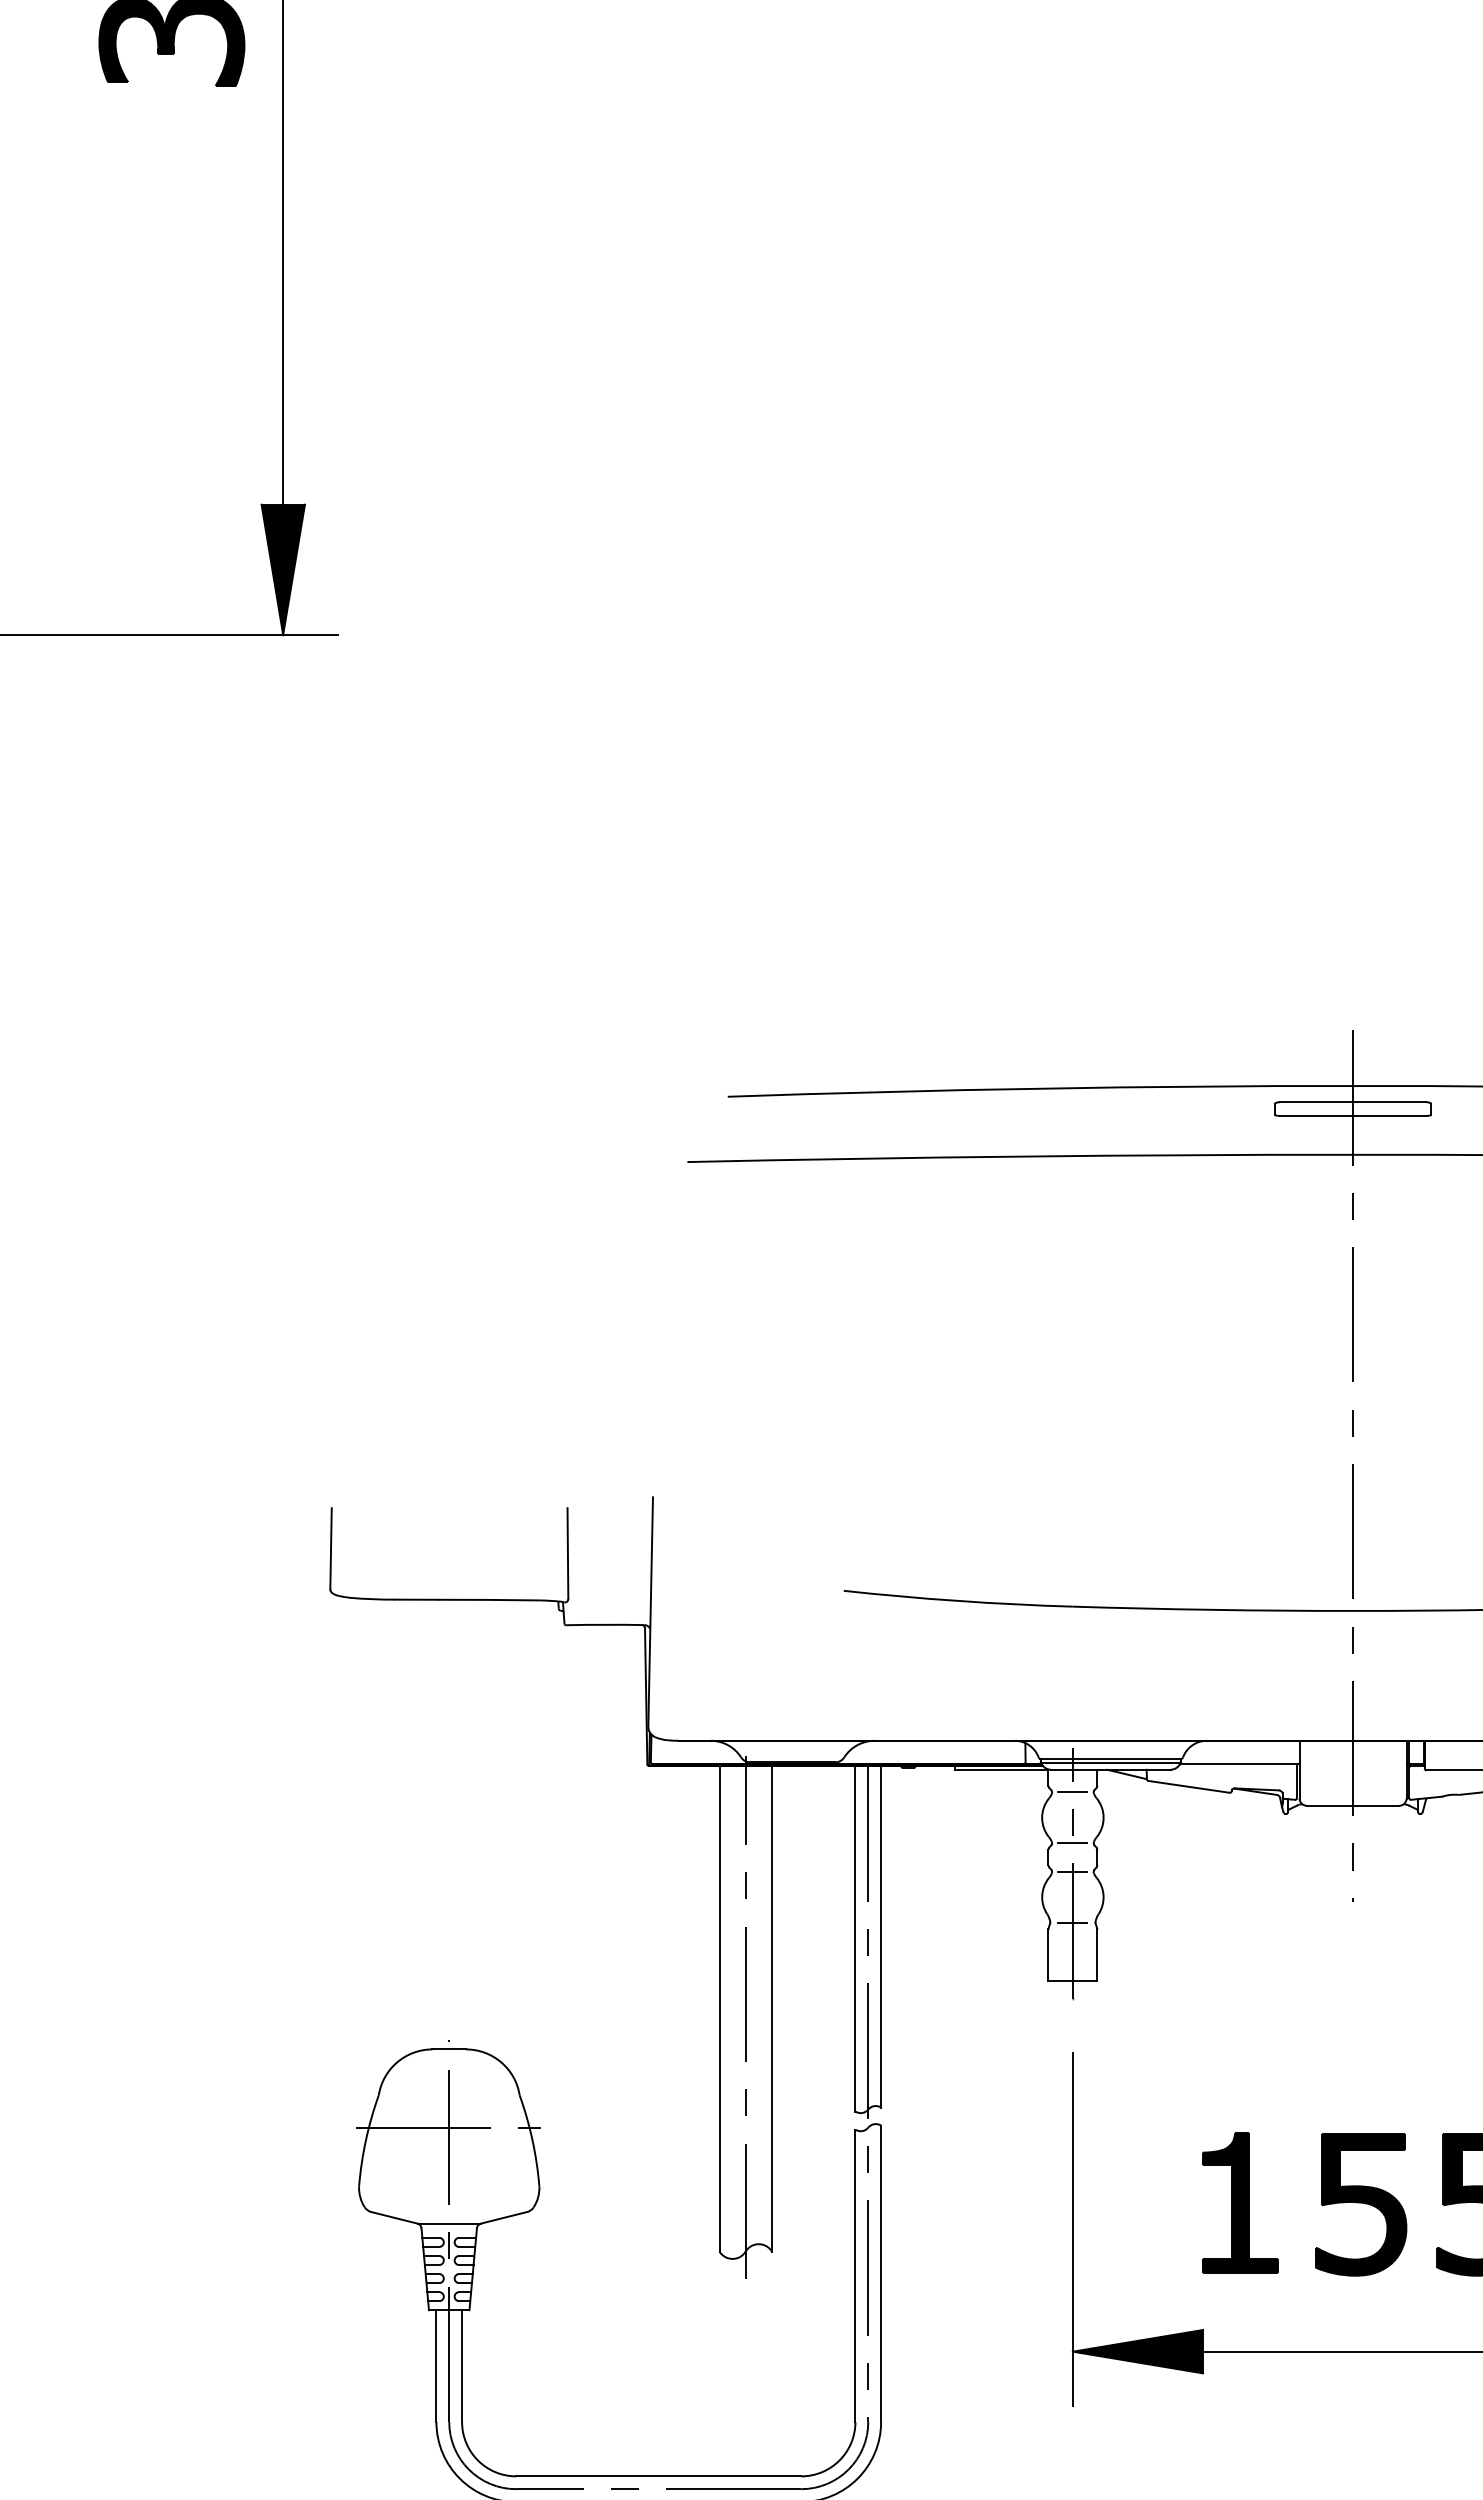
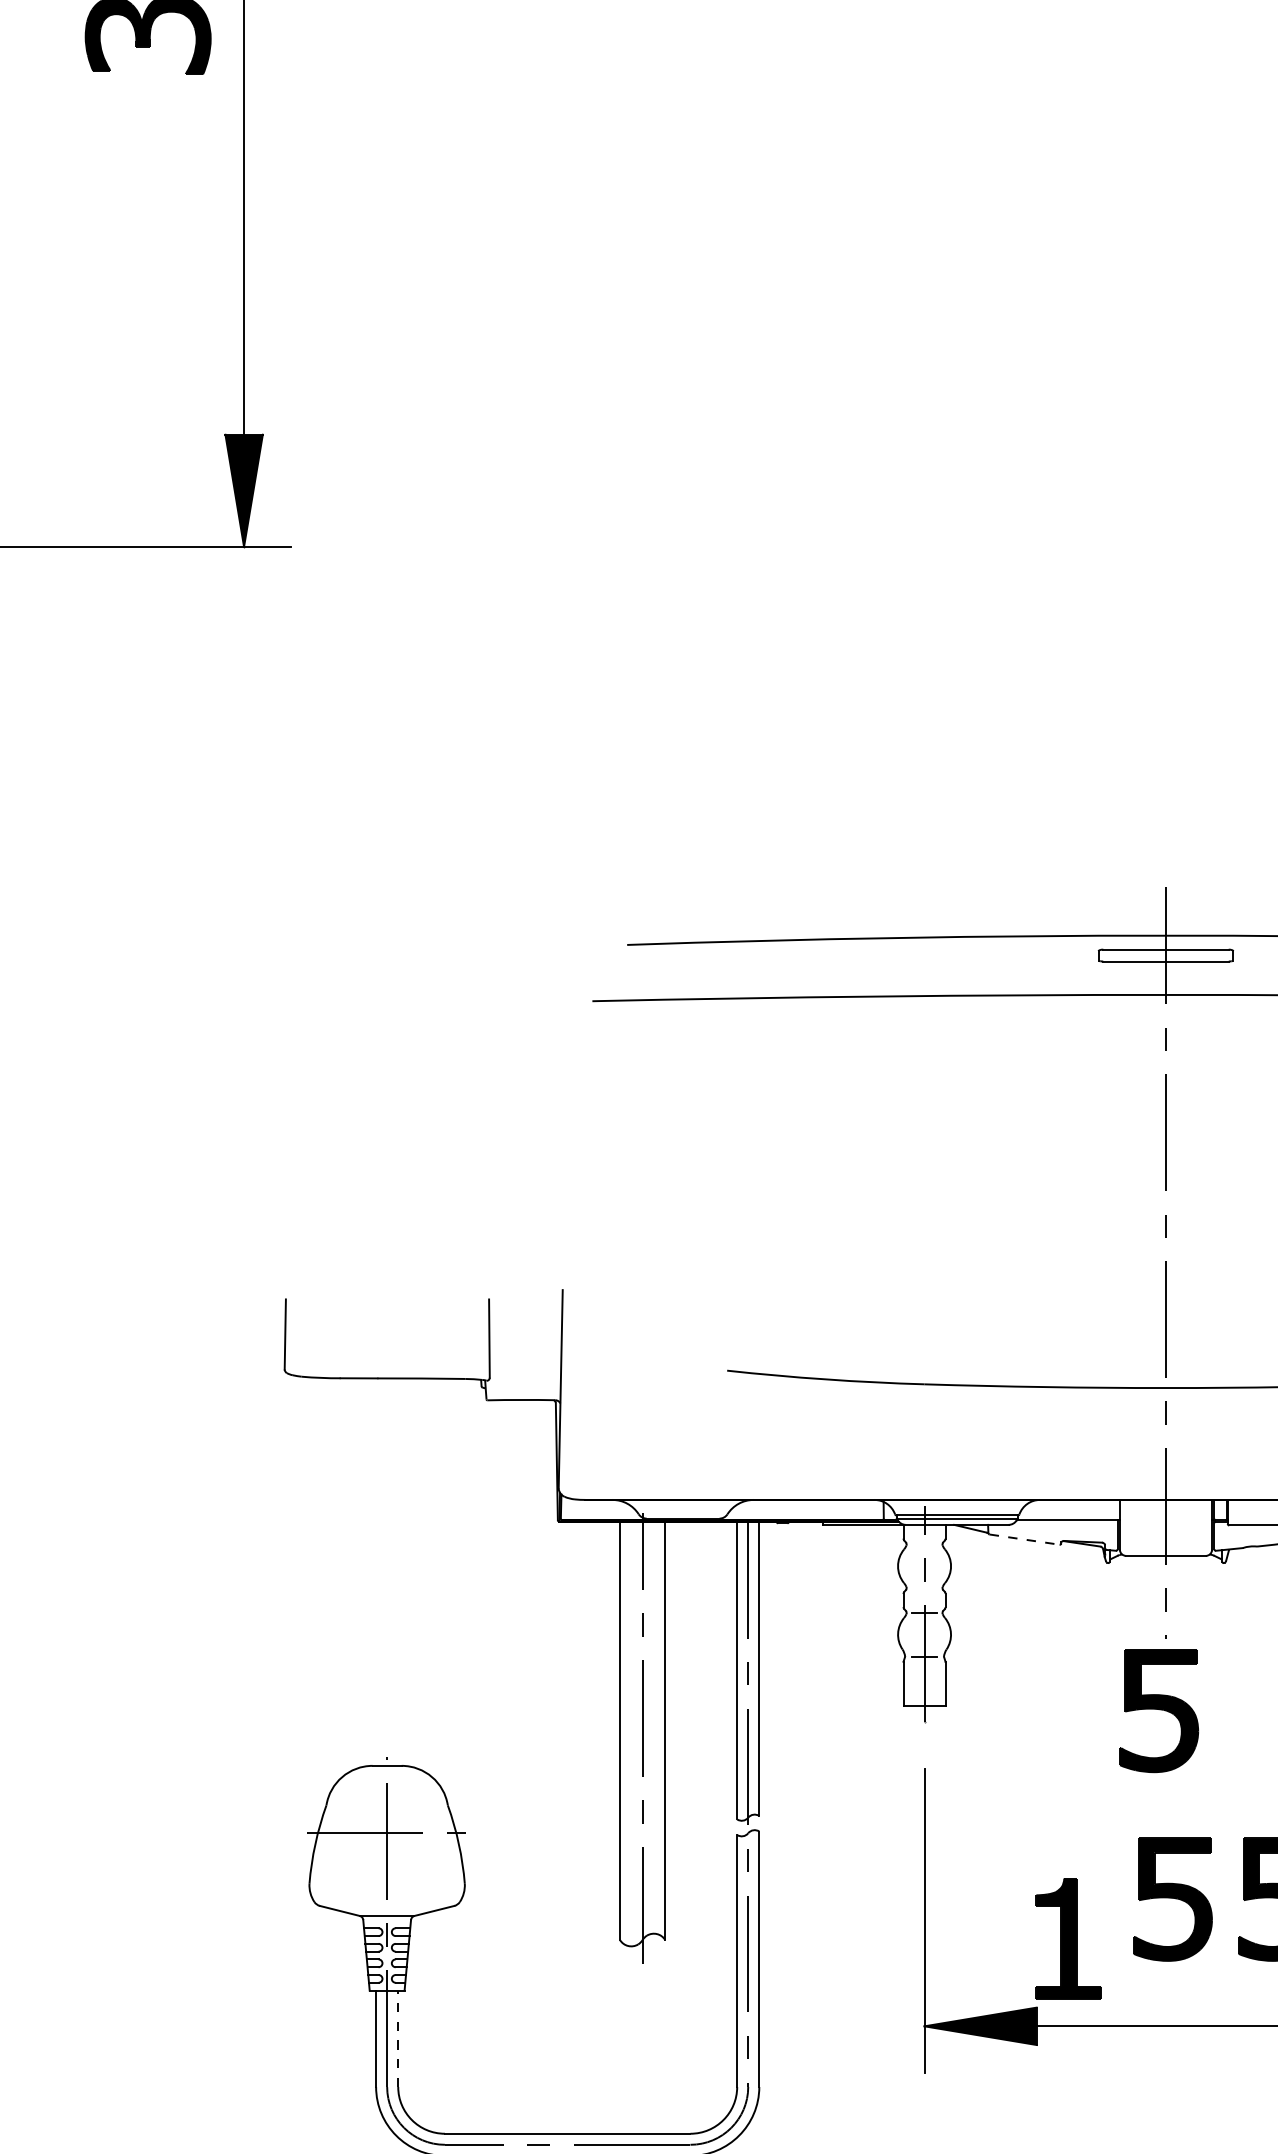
line: (1189, 1786) -> (1025, 1539), solid -> dashed
line: (1072, 1792) -> (924, 1544), removed
line: (1072, 1843) -> (924, 1588), removed
part: (1345, 1985) -> (1159, 1710), added
part: (1240, 2202) -> (1068, 1938), moved
line: (462, 2366) -> (398, 2039), solid -> dashed

